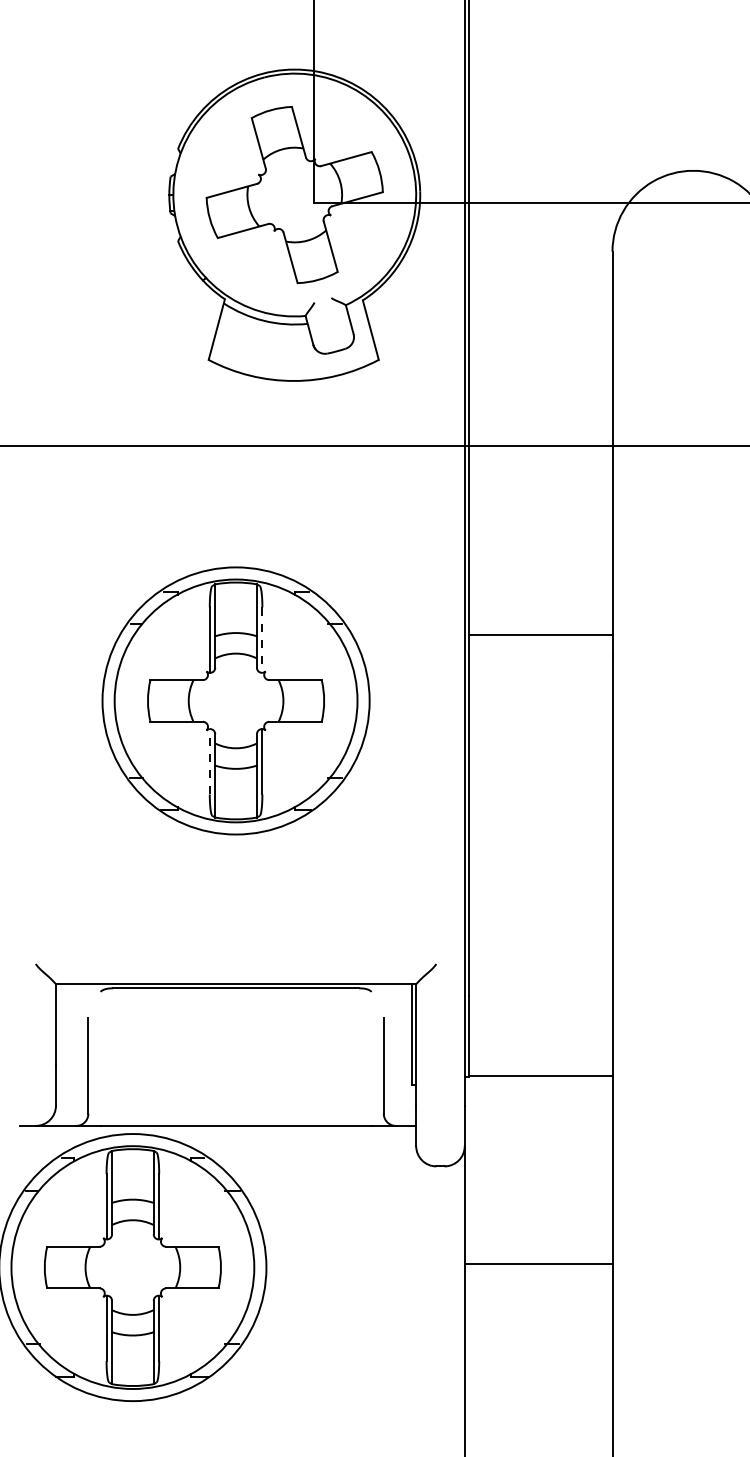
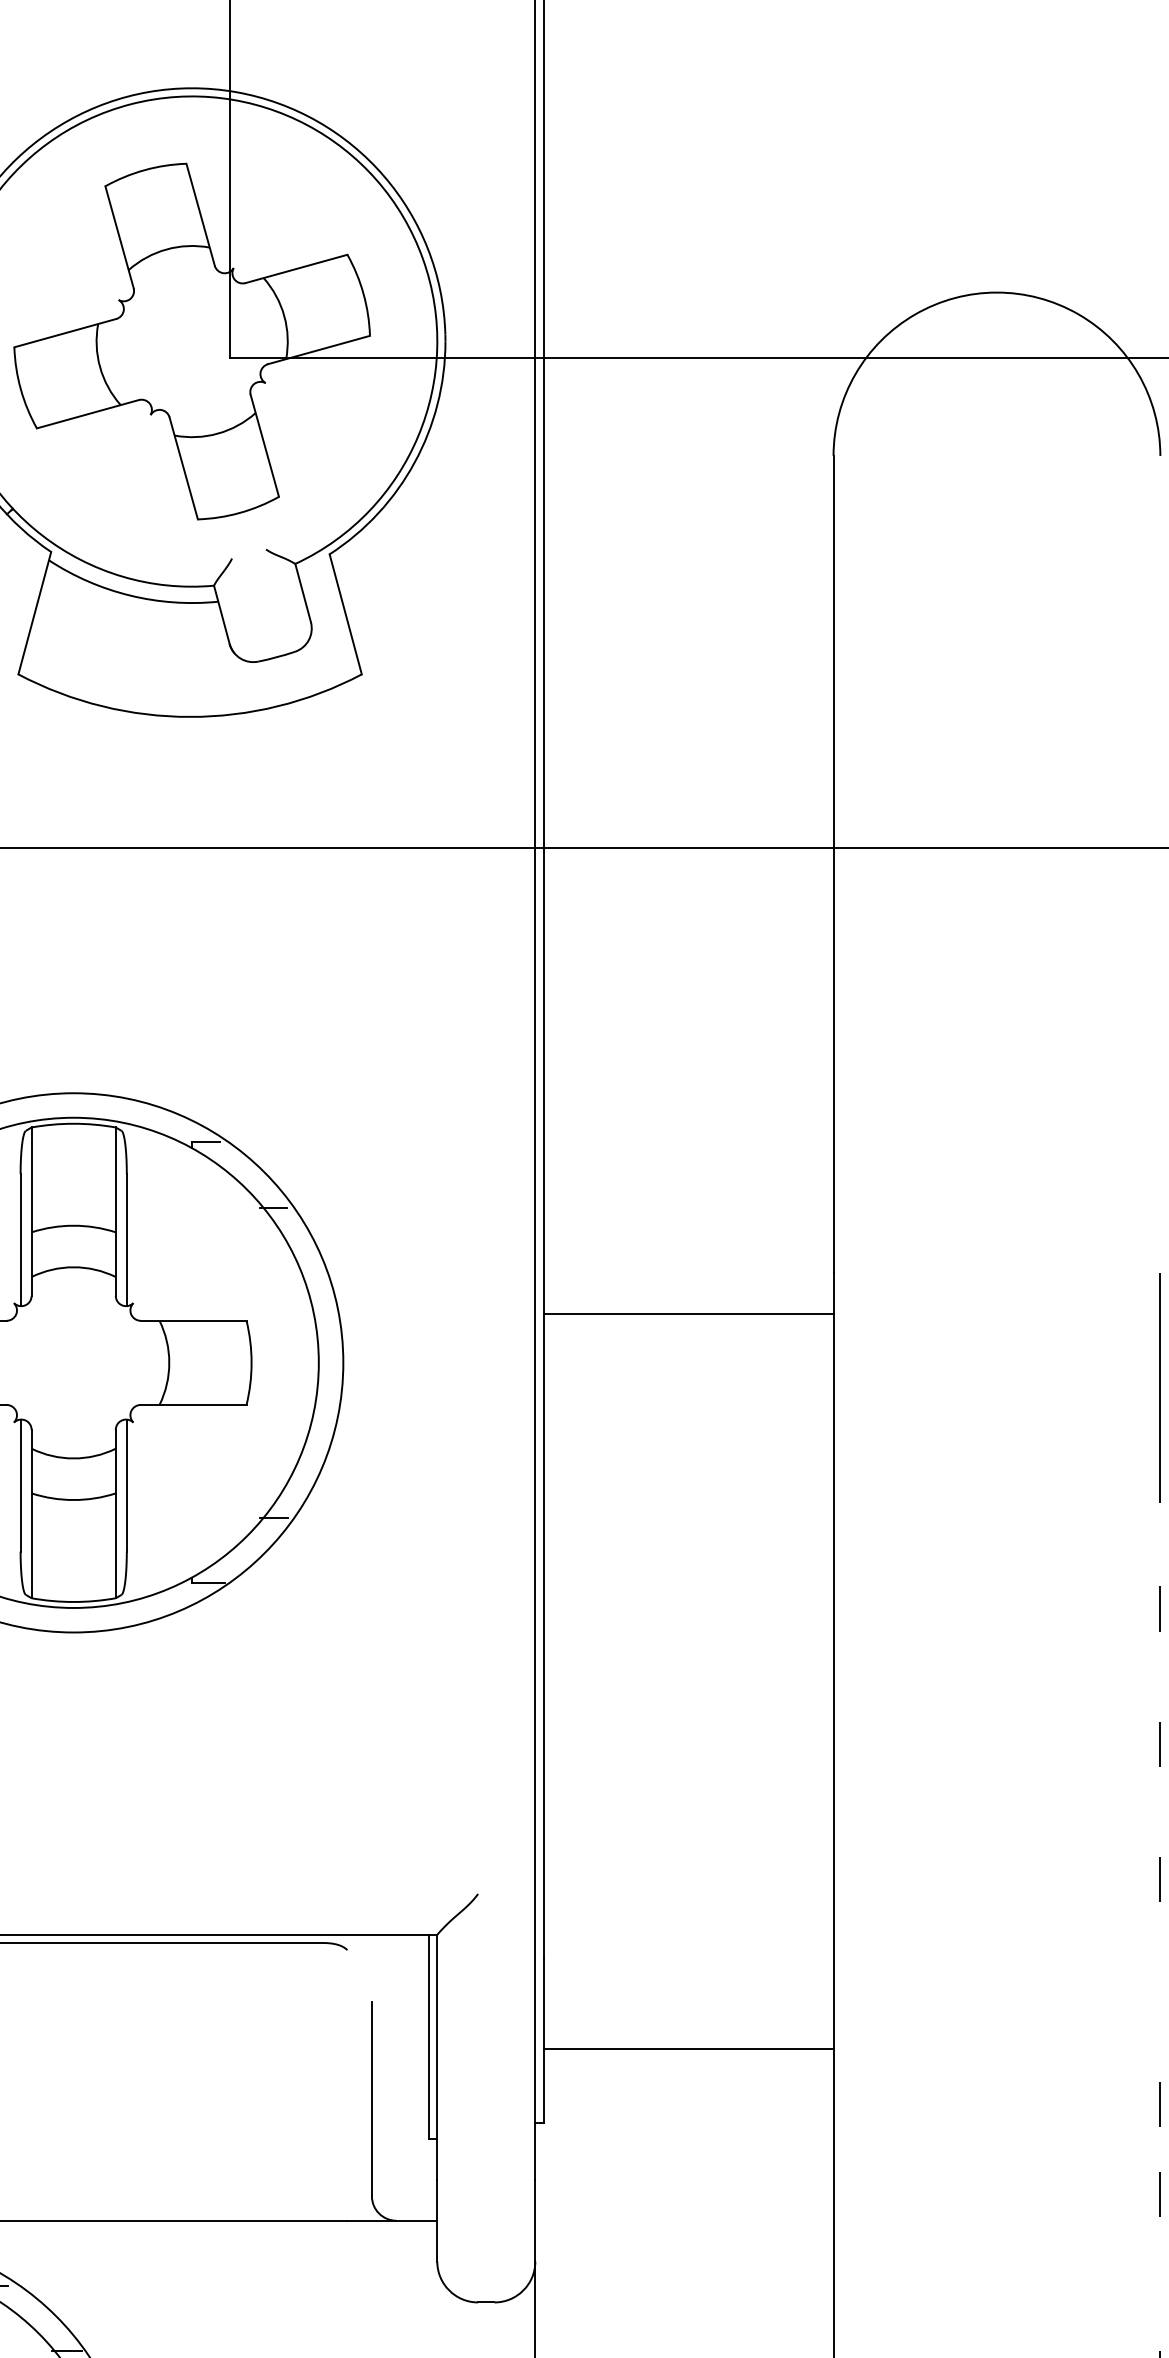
line: (540, 634) -> (688, 1313), moved
line: (262, 640) -> (127, 1240), dashed -> solid
line: (209, 761) -> (20, 1485), dashed -> solid
line: (540, 1075) -> (688, 2048), moved

